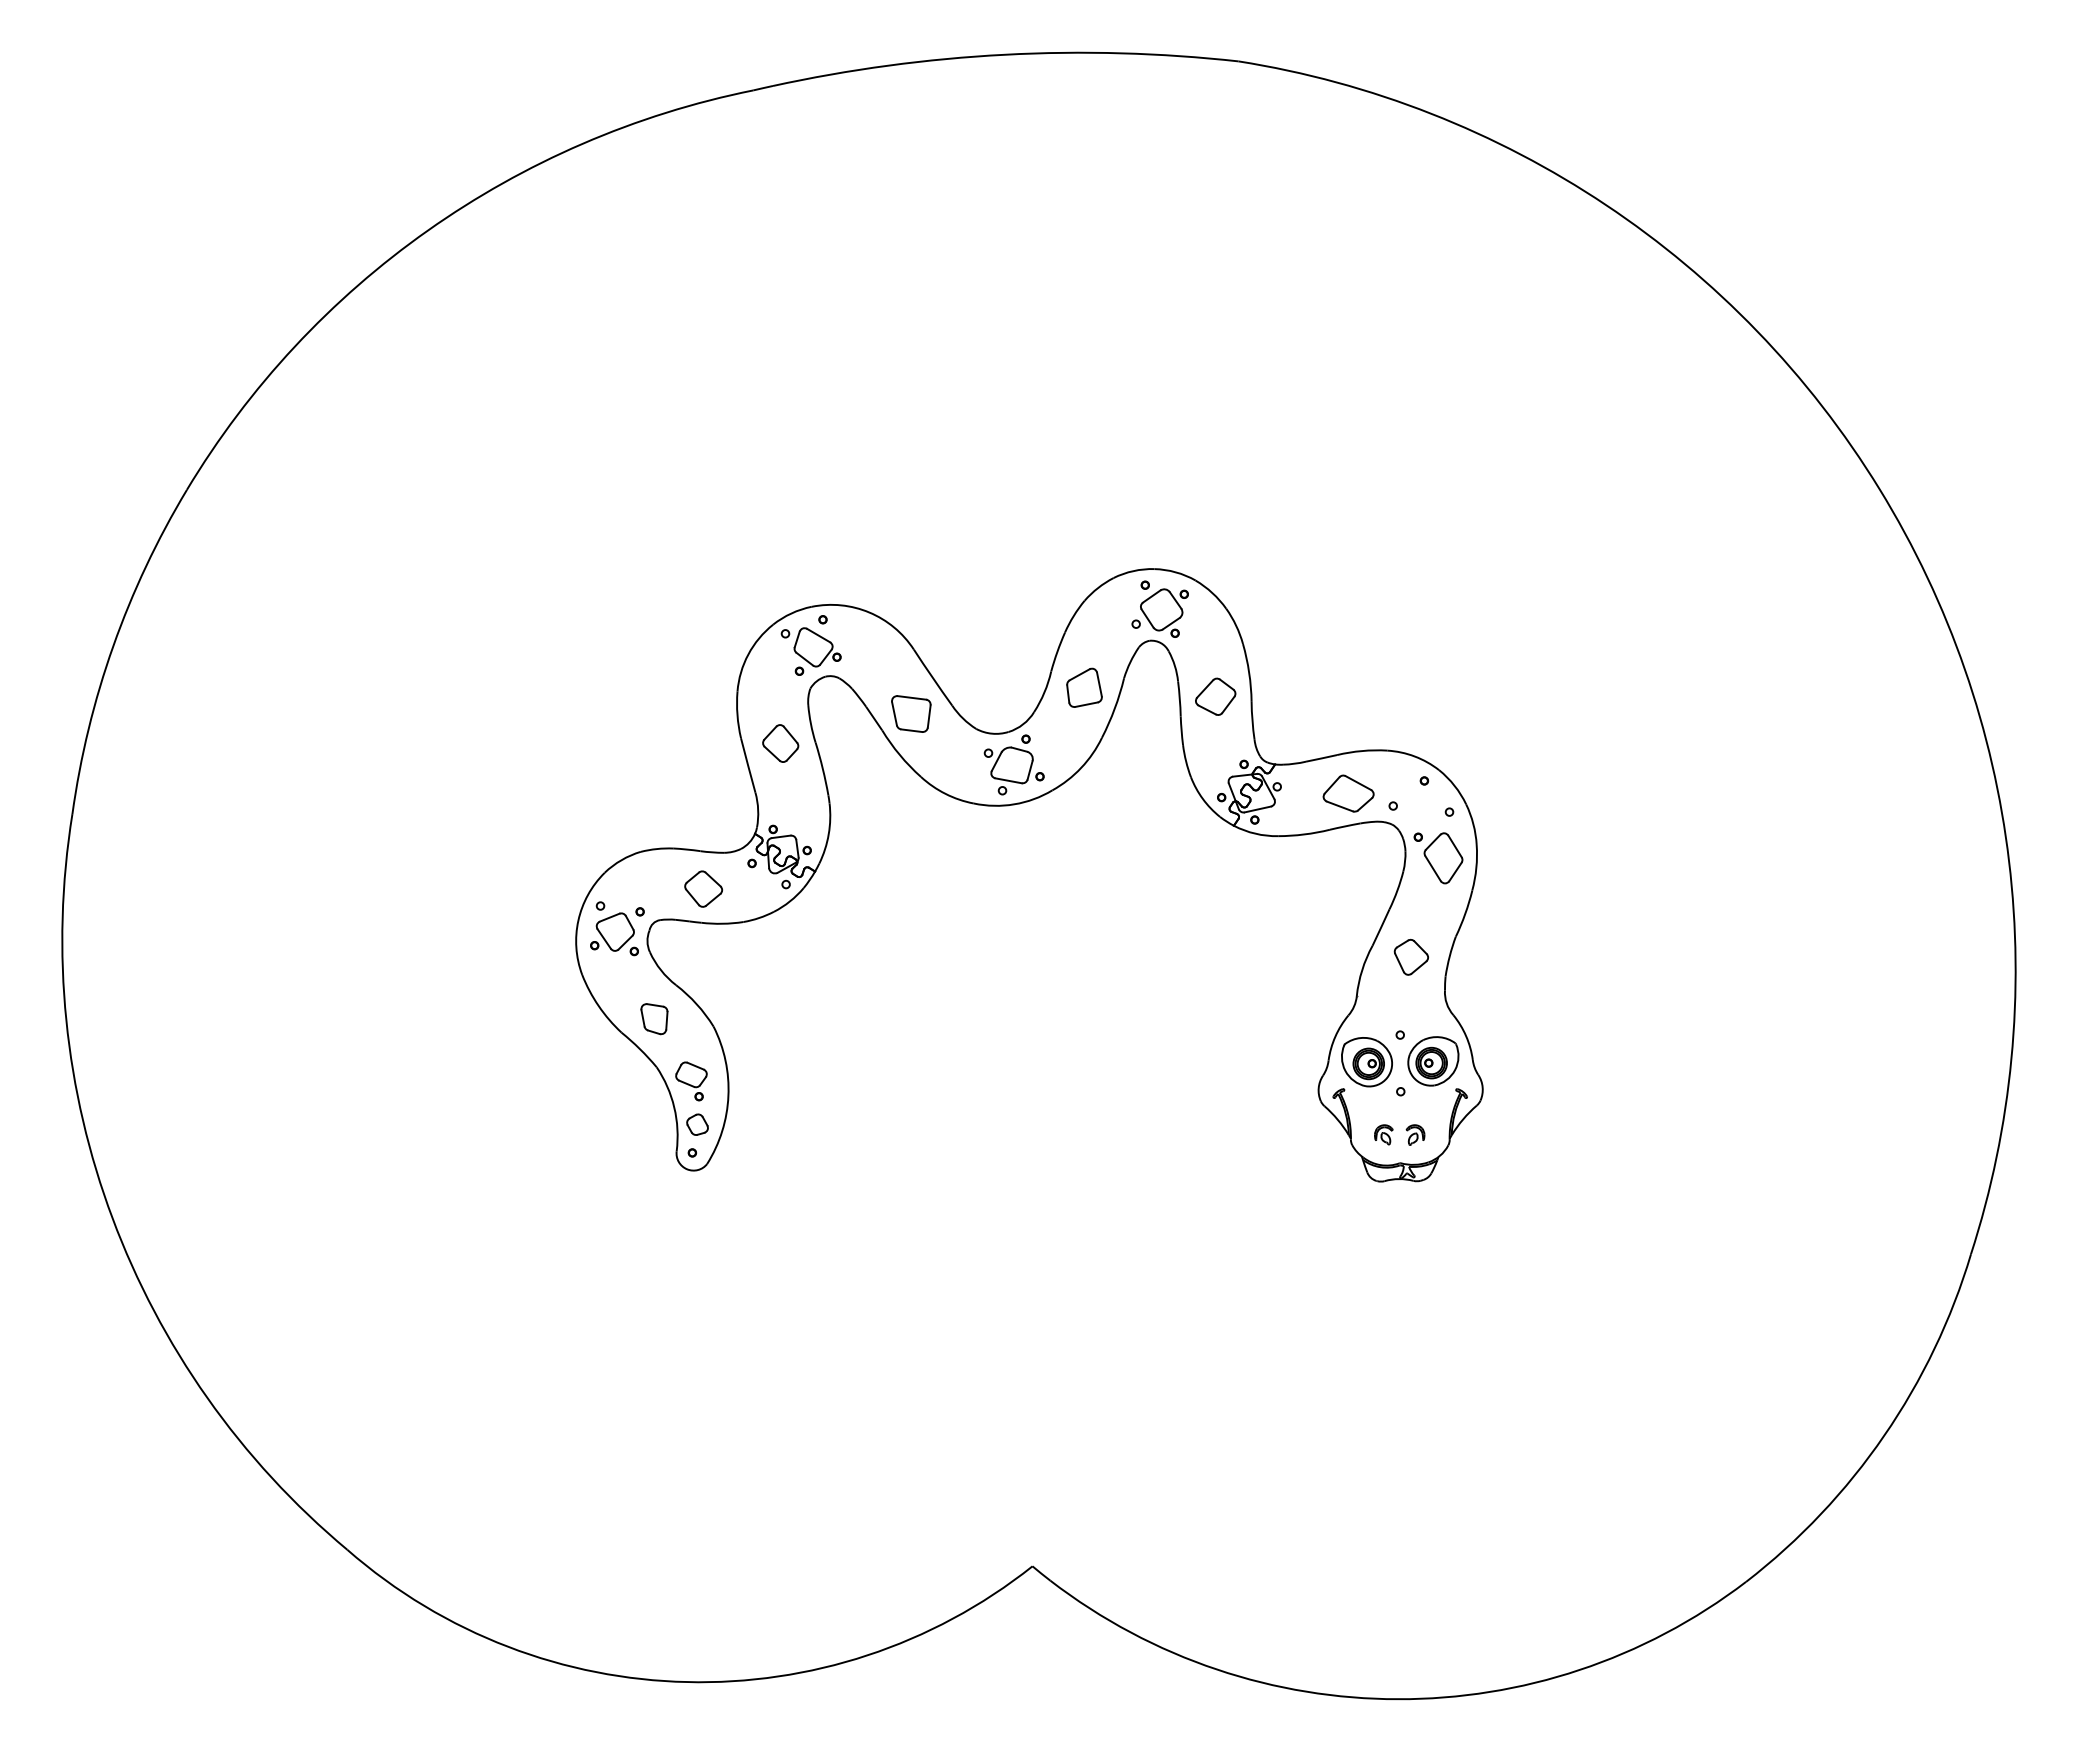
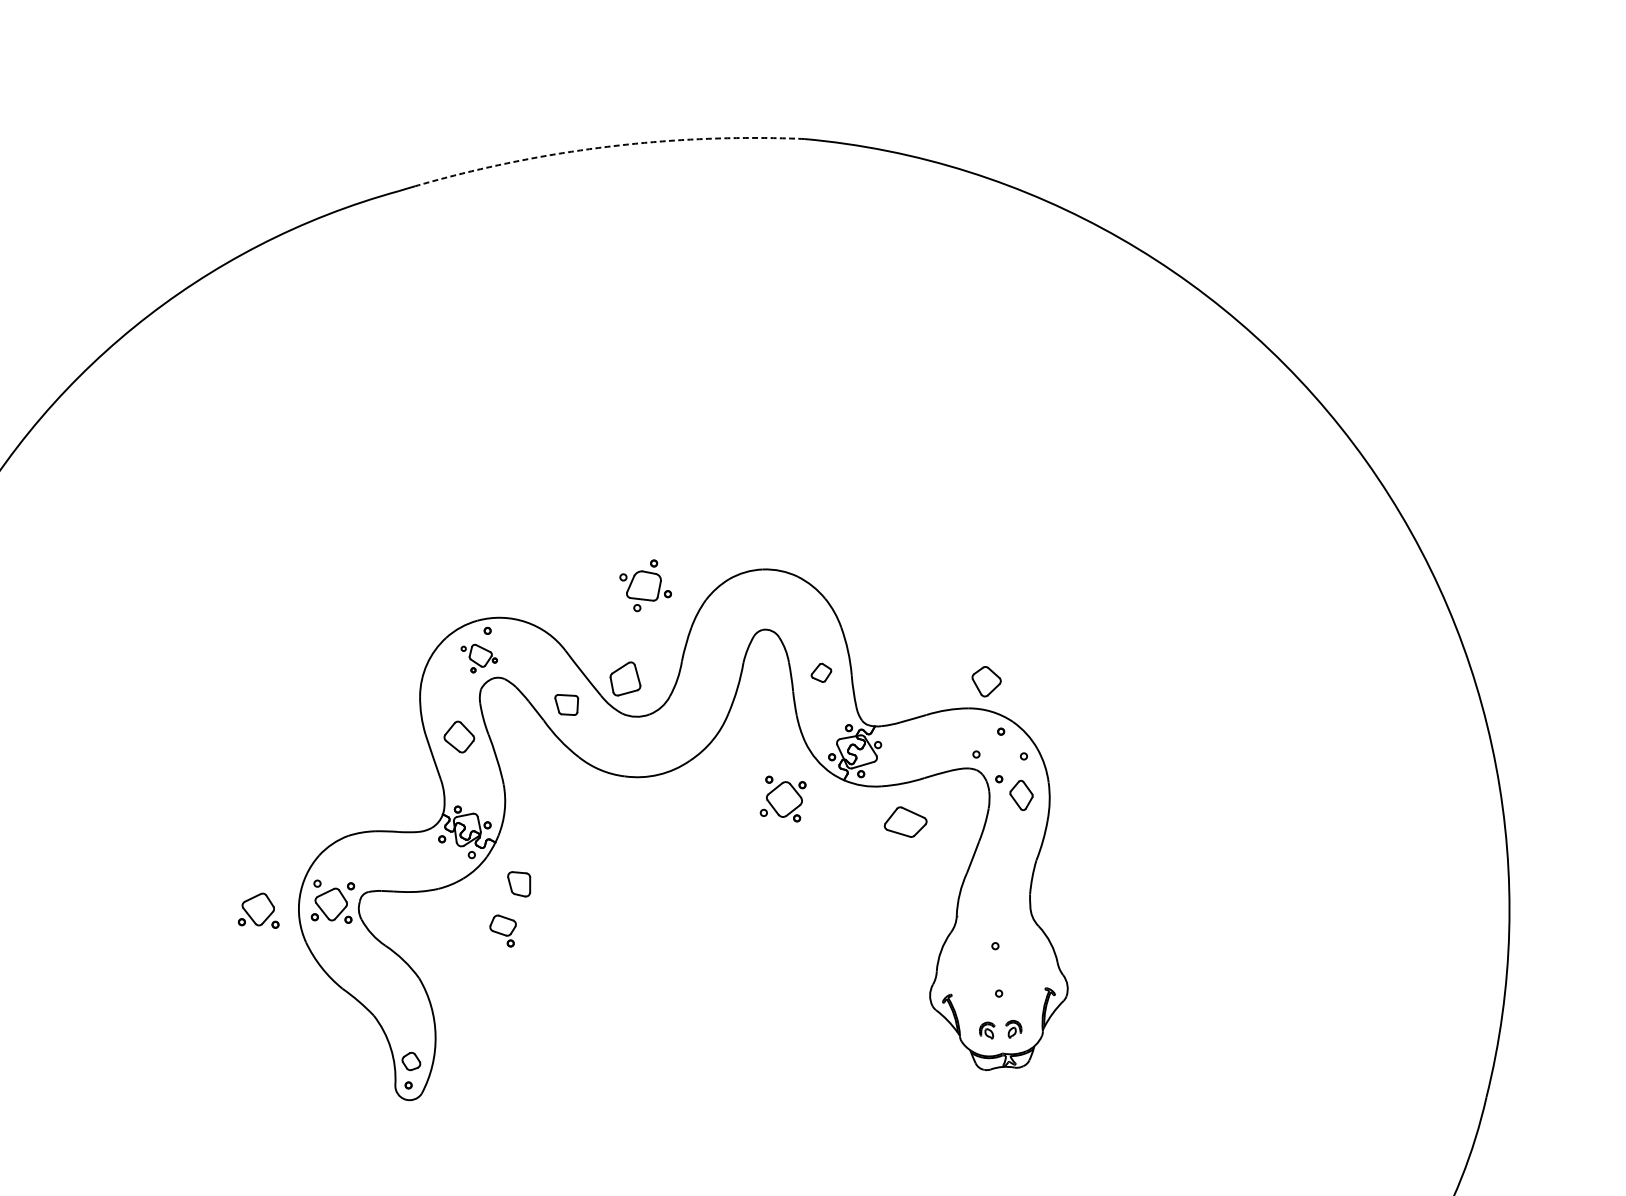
arc: (1004, 54) -> (607, 146), solid -> dashed
part: (1159, 608) -> (782, 798), moved
part: (810, 651) -> (479, 658), size x0.7
part: (1084, 687) -> (625, 678), moved
part: (1215, 696) -> (821, 672), size x0.6
part: (911, 713) -> (567, 704), size x0.7
part: (1013, 764) -> (645, 585), moved
part: (1348, 793) -> (905, 822), moved
part: (1443, 858) -> (1021, 795), size x0.7
part: (703, 888) -> (402, 863), removed
part: (527, 934) -> (257, 911), added
part: (1410, 956) -> (985, 680), moved
part: (654, 1019) -> (519, 884), moved
part: (1433, 1061) -> (1024, 966), removed
part: (1366, 1062) -> (968, 971), removed
part: (691, 1081) -> (503, 931), moved

